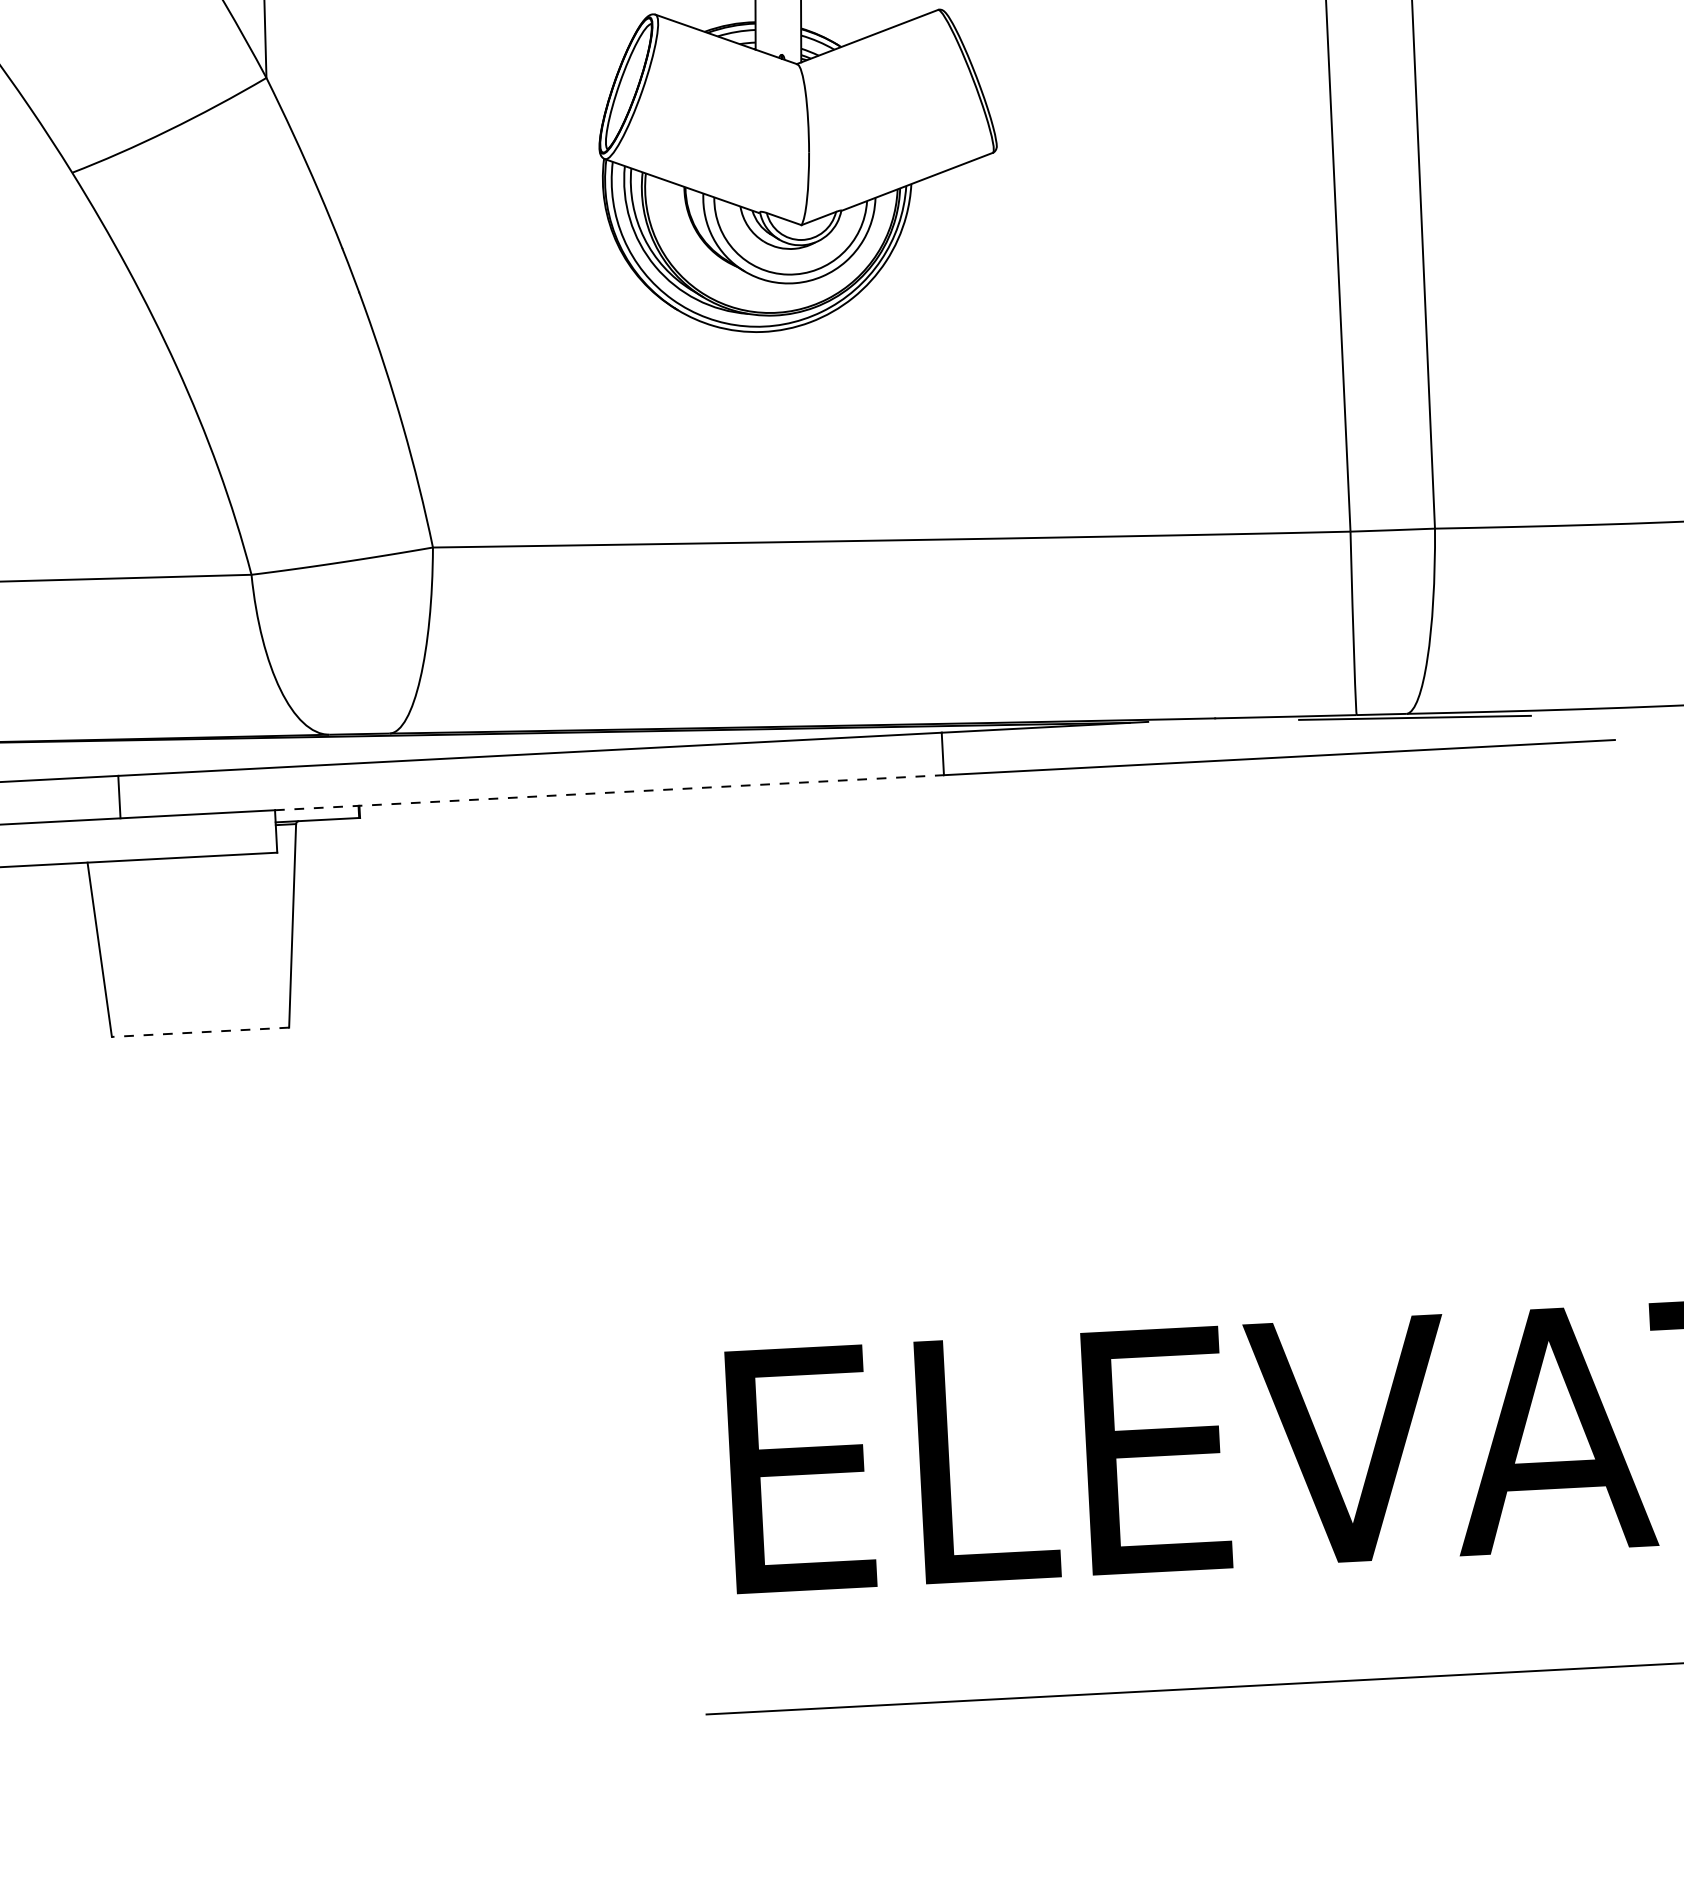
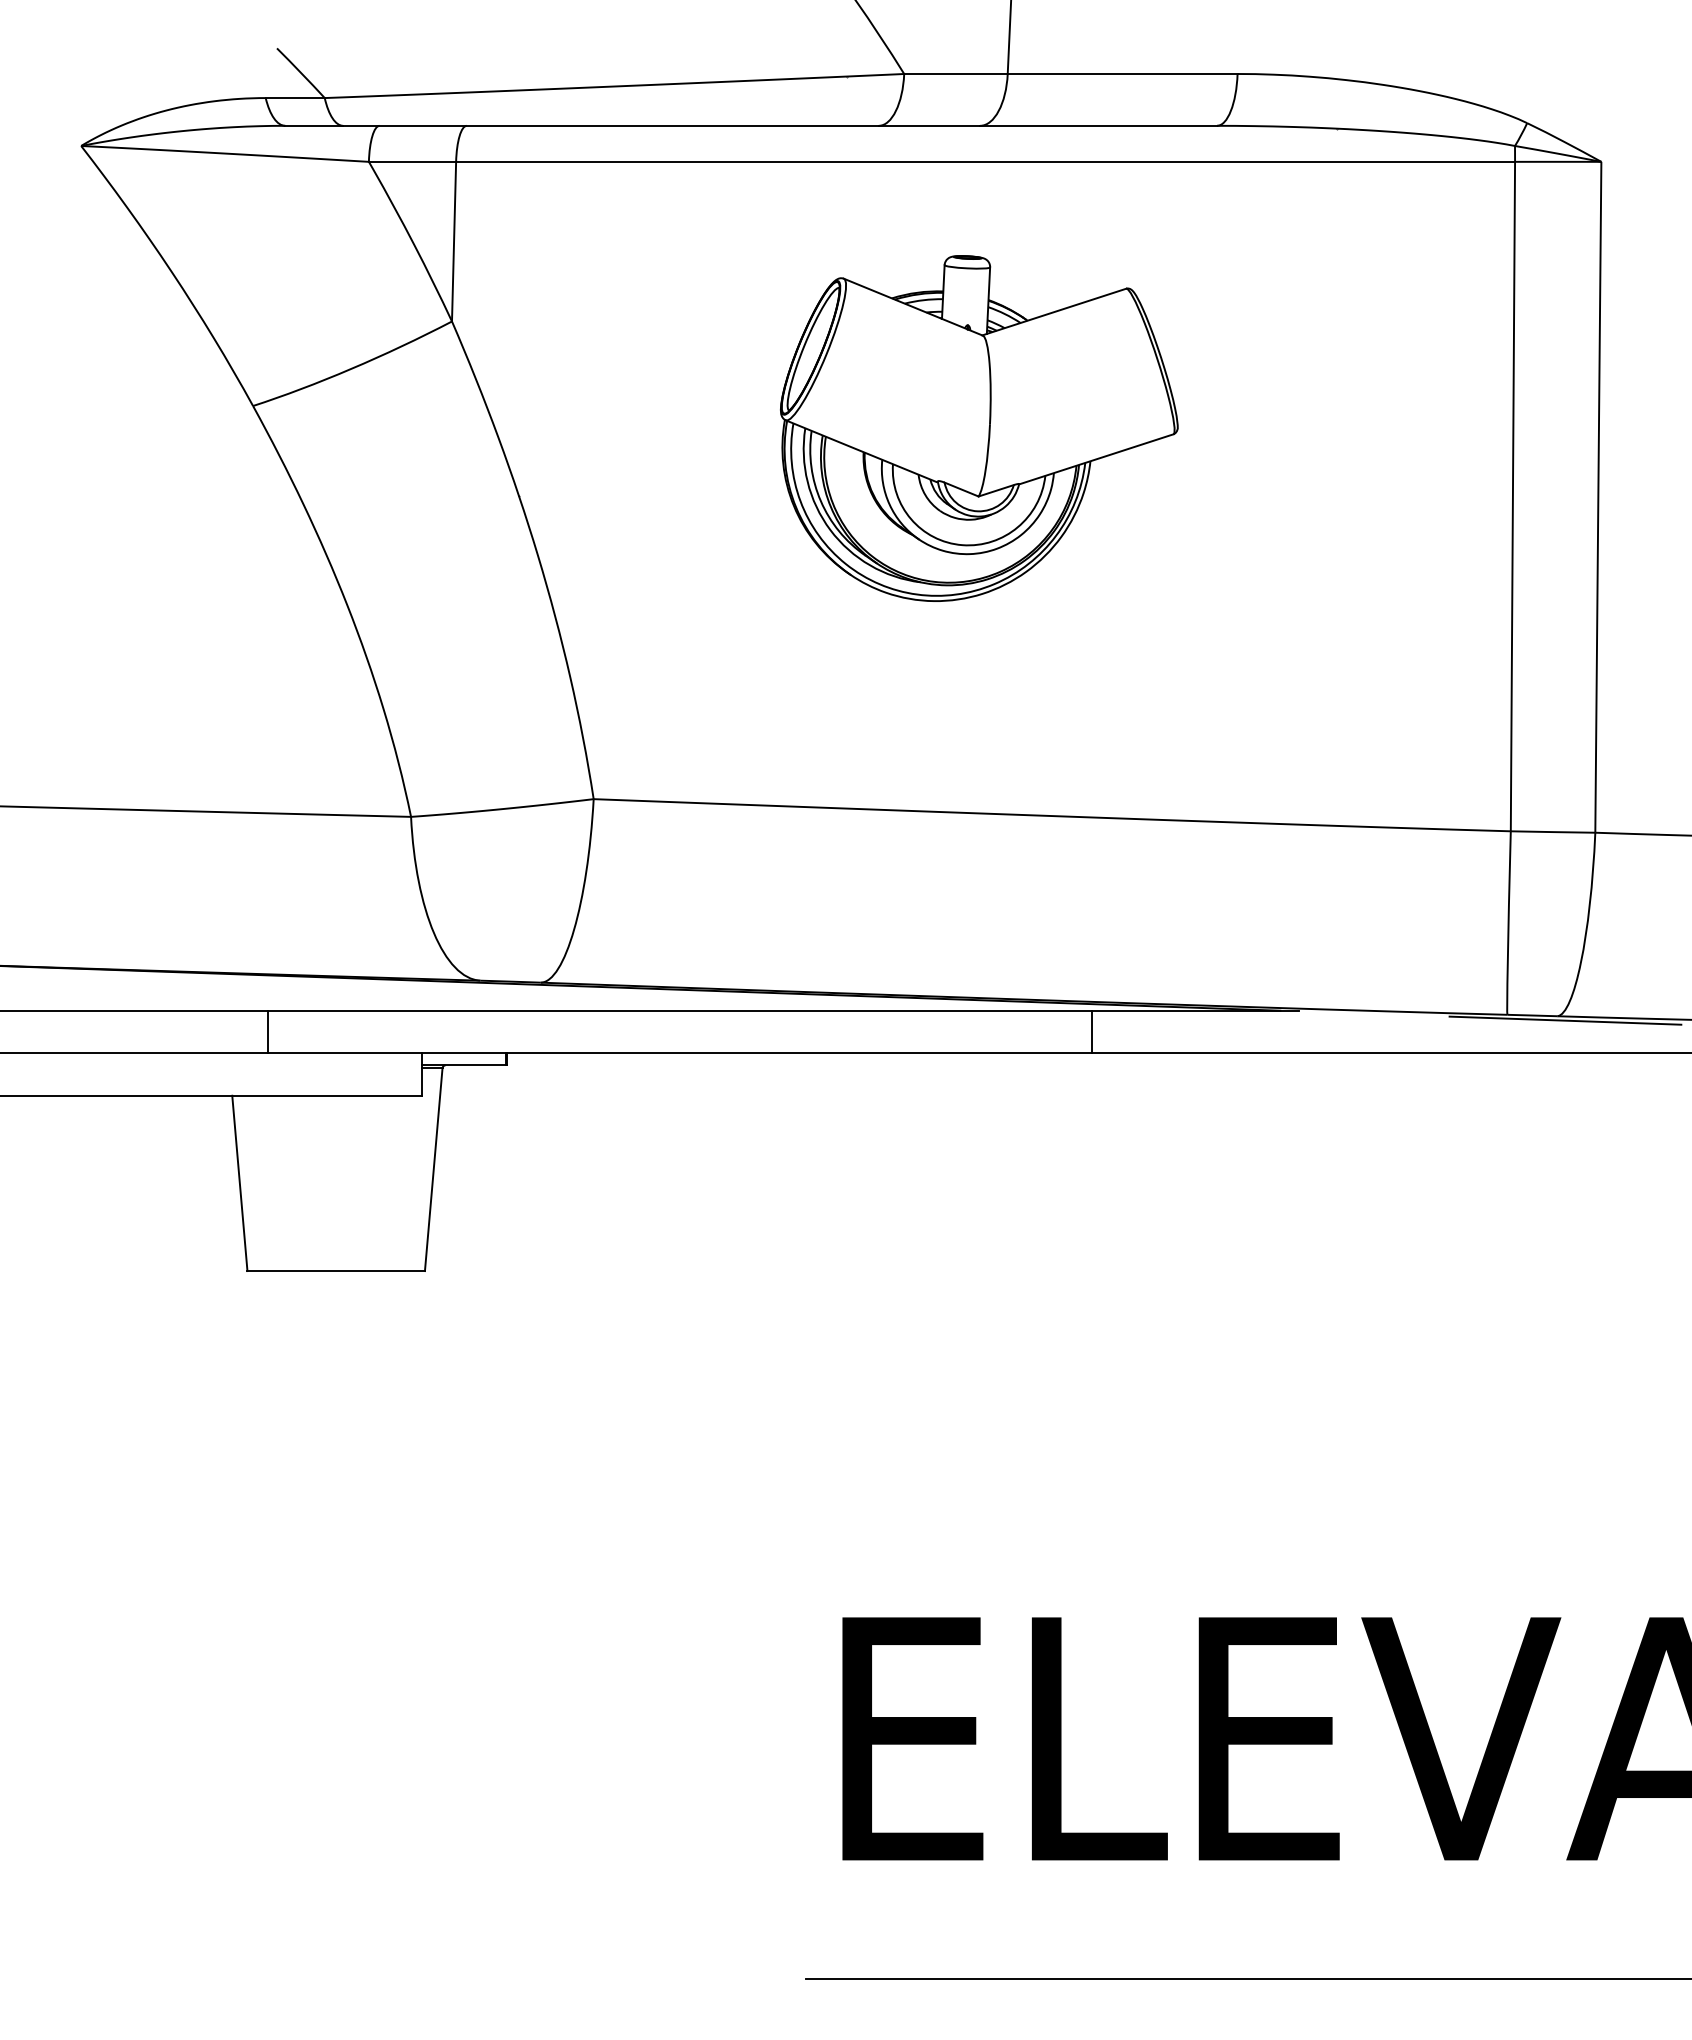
line: (609, 792) -> (757, 1053), dashed -> solid
line: (200, 1032) -> (336, 1271), dashed -> solid

